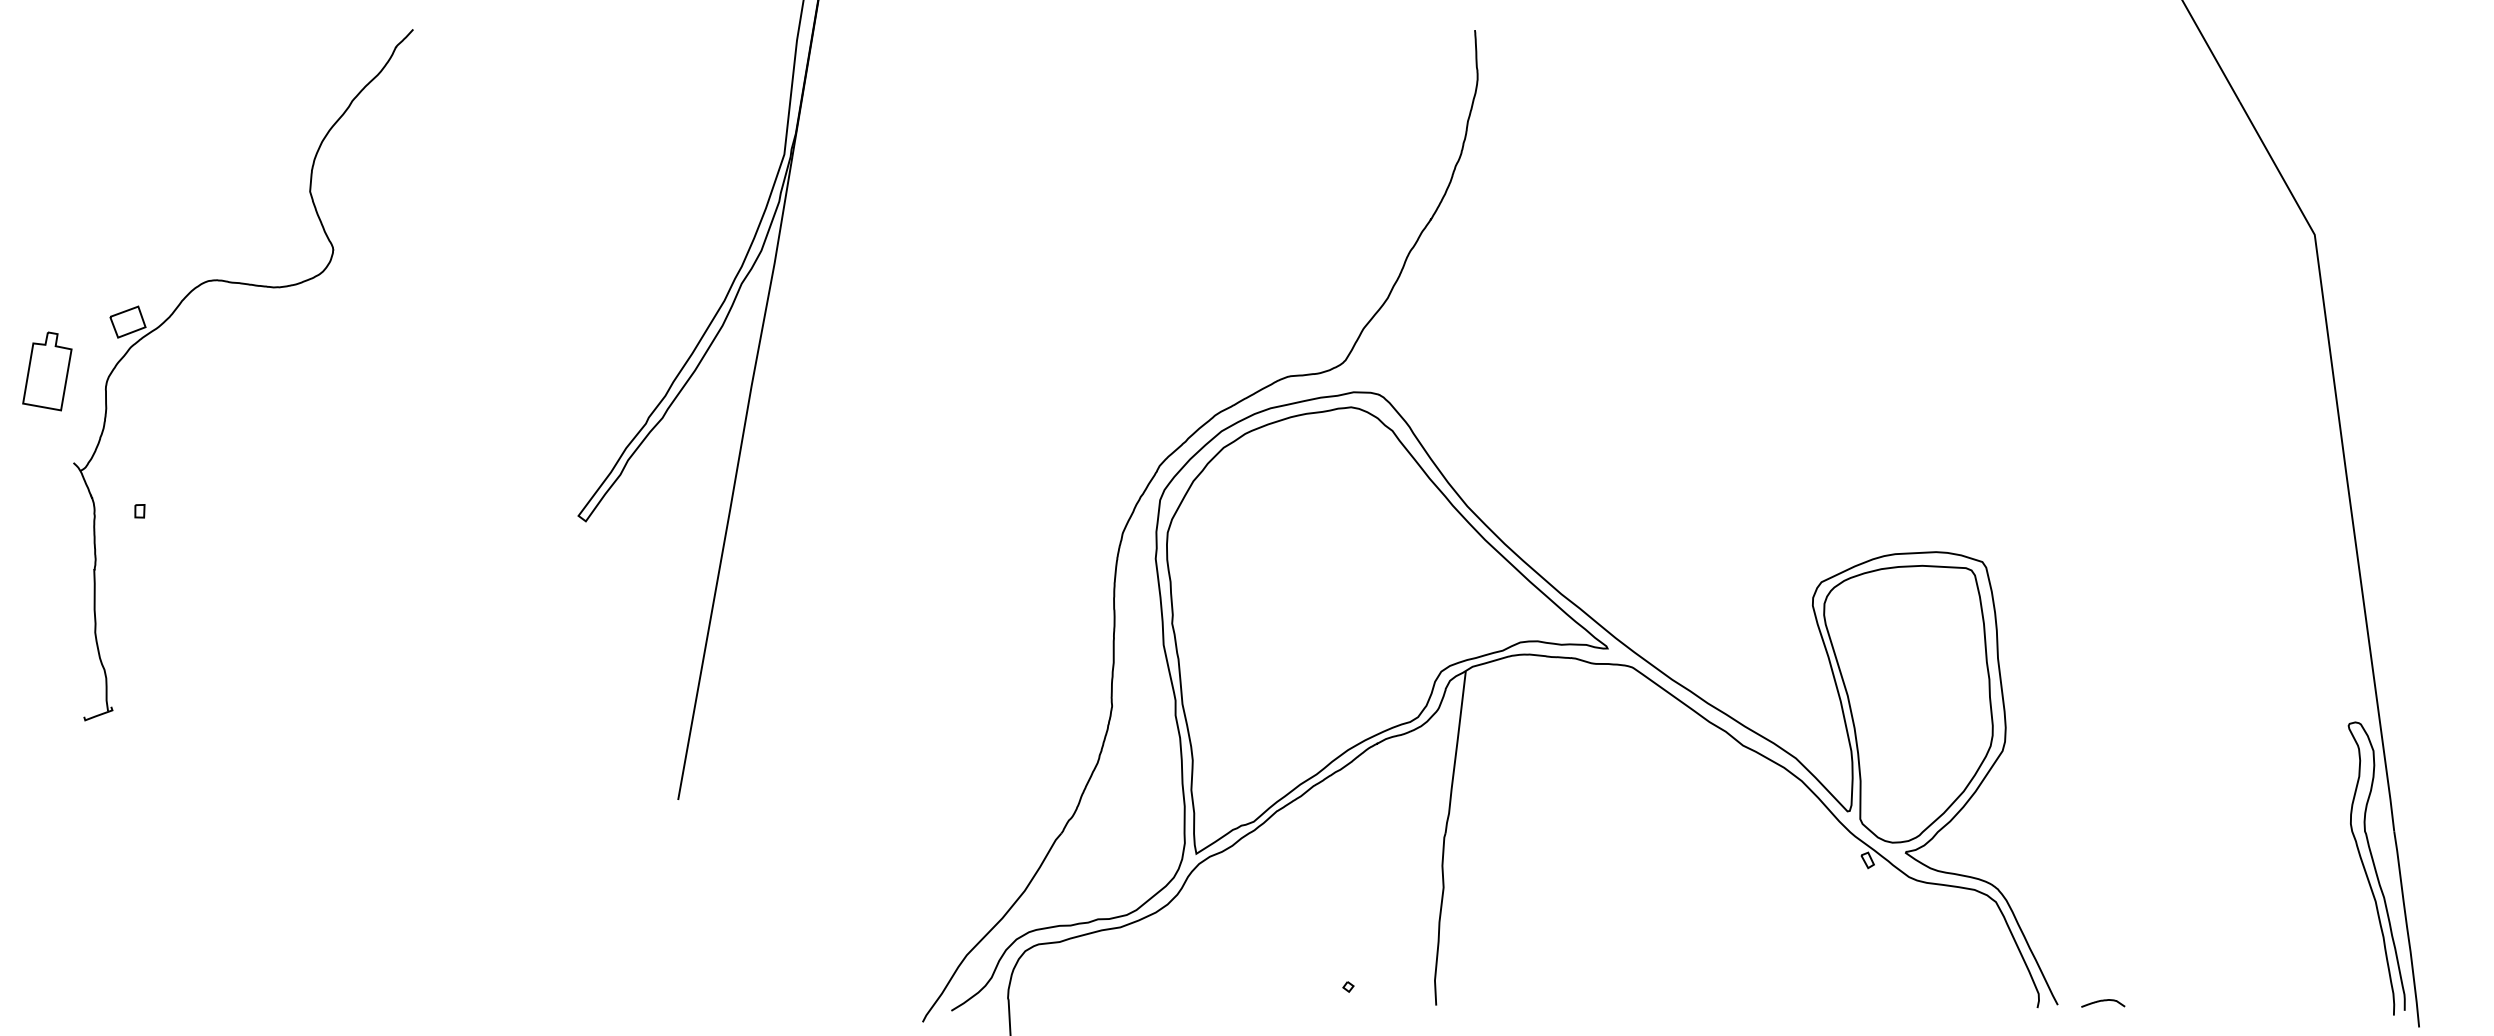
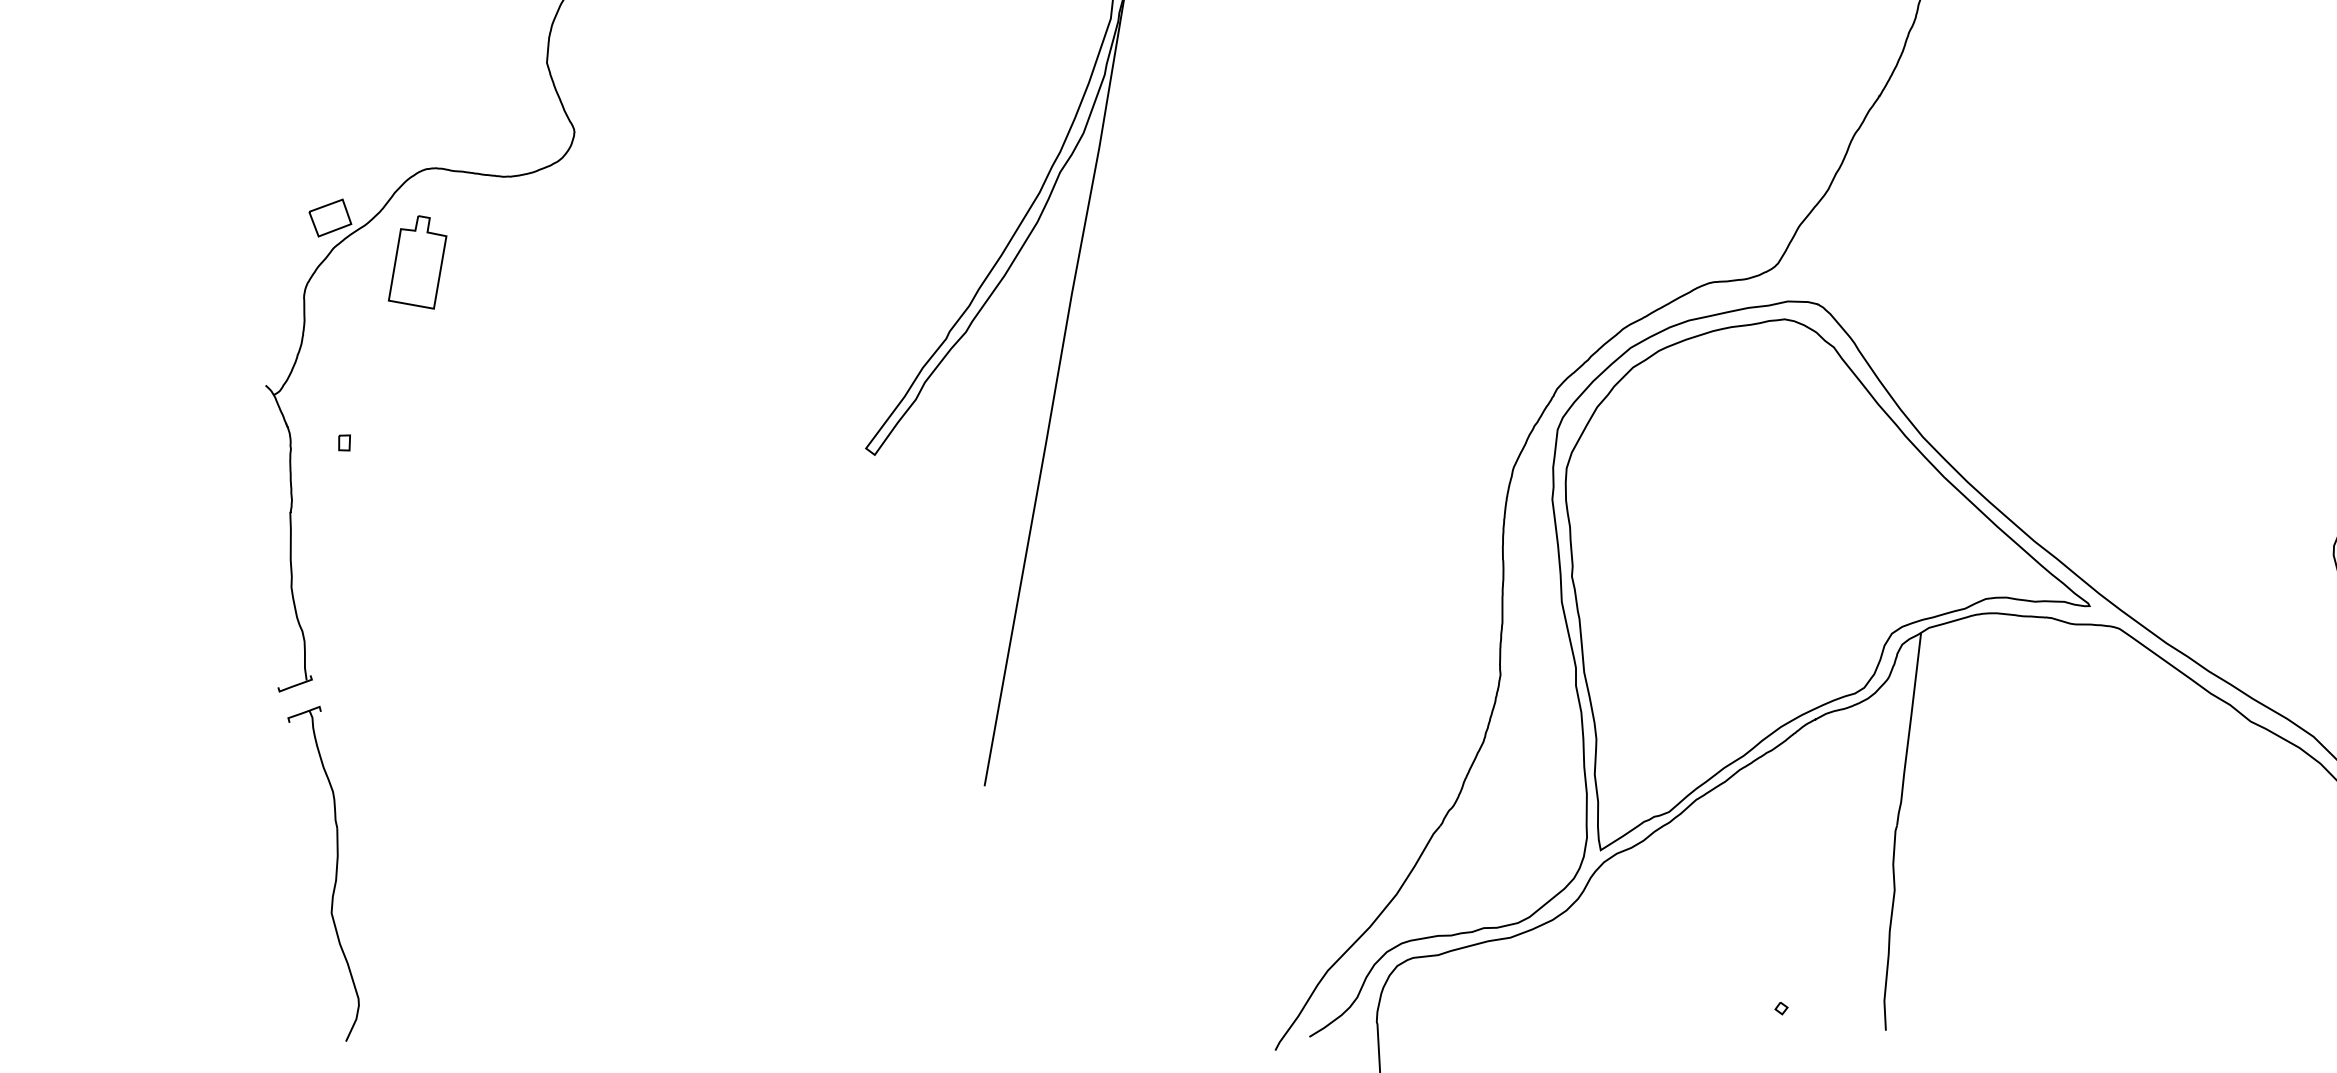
part: (47, 371) -> (417, 262), moved
part: (132, 873) -> (335, 873), added

